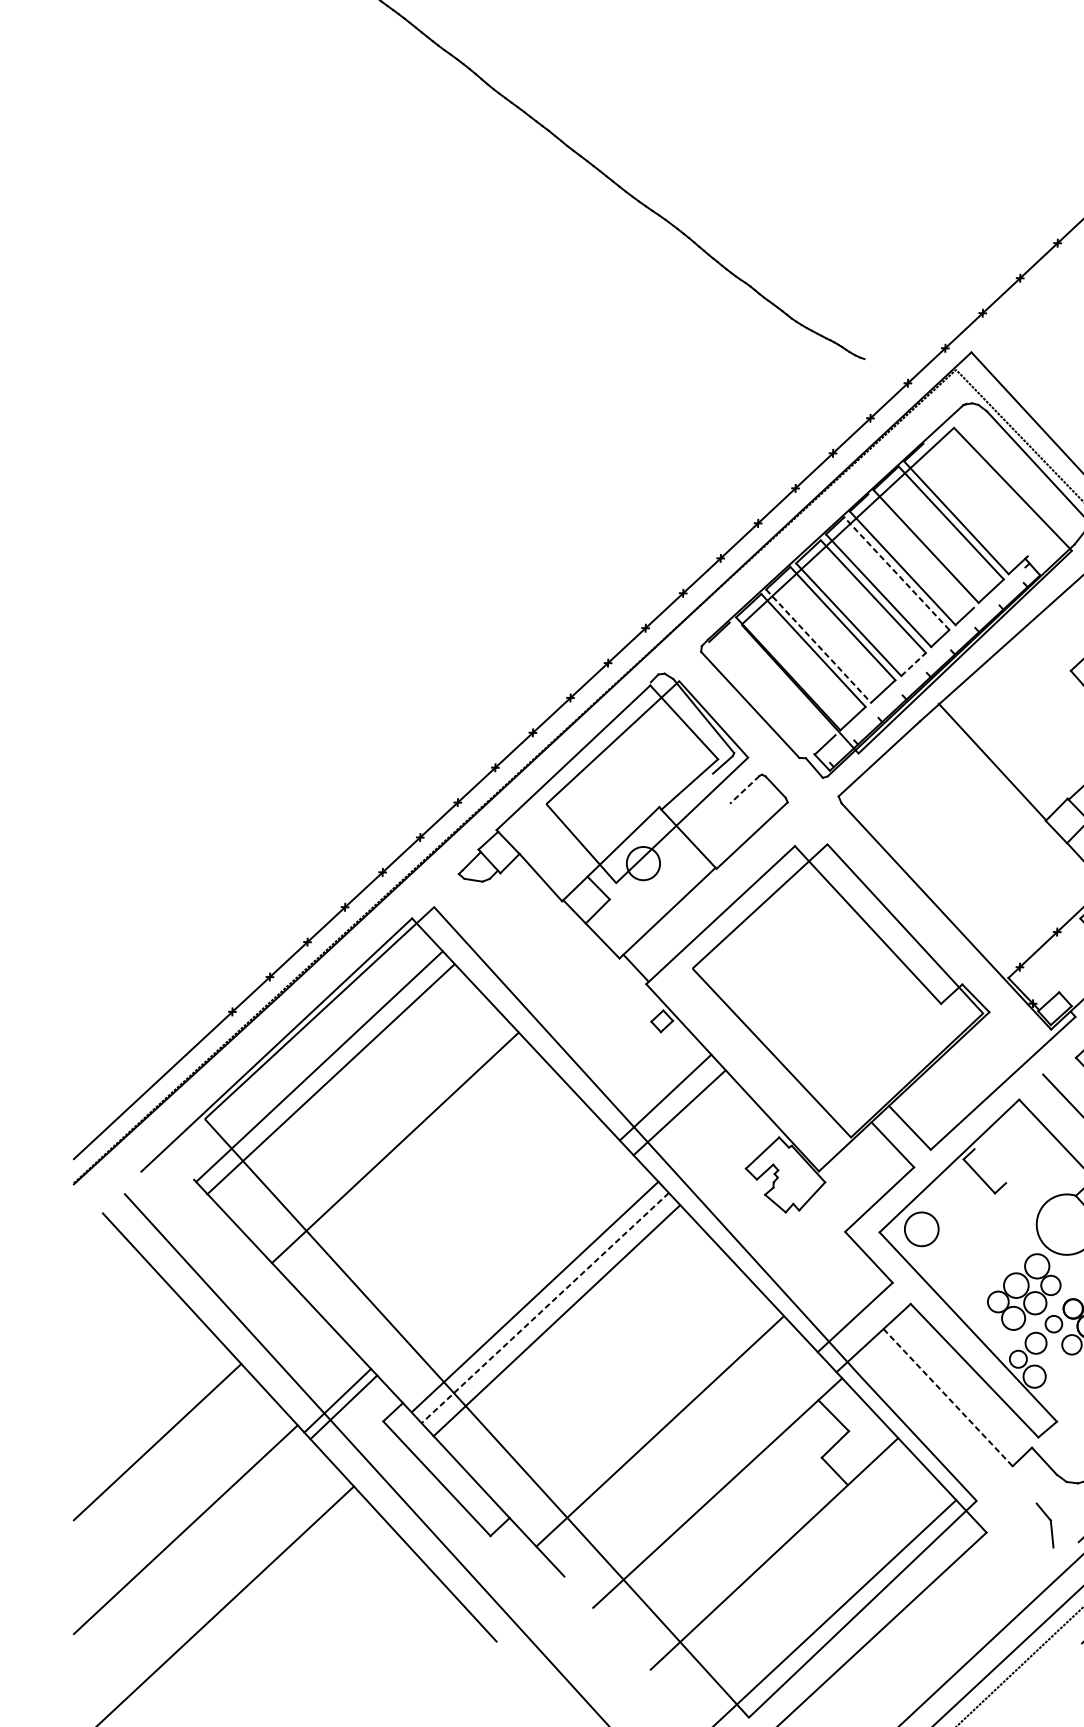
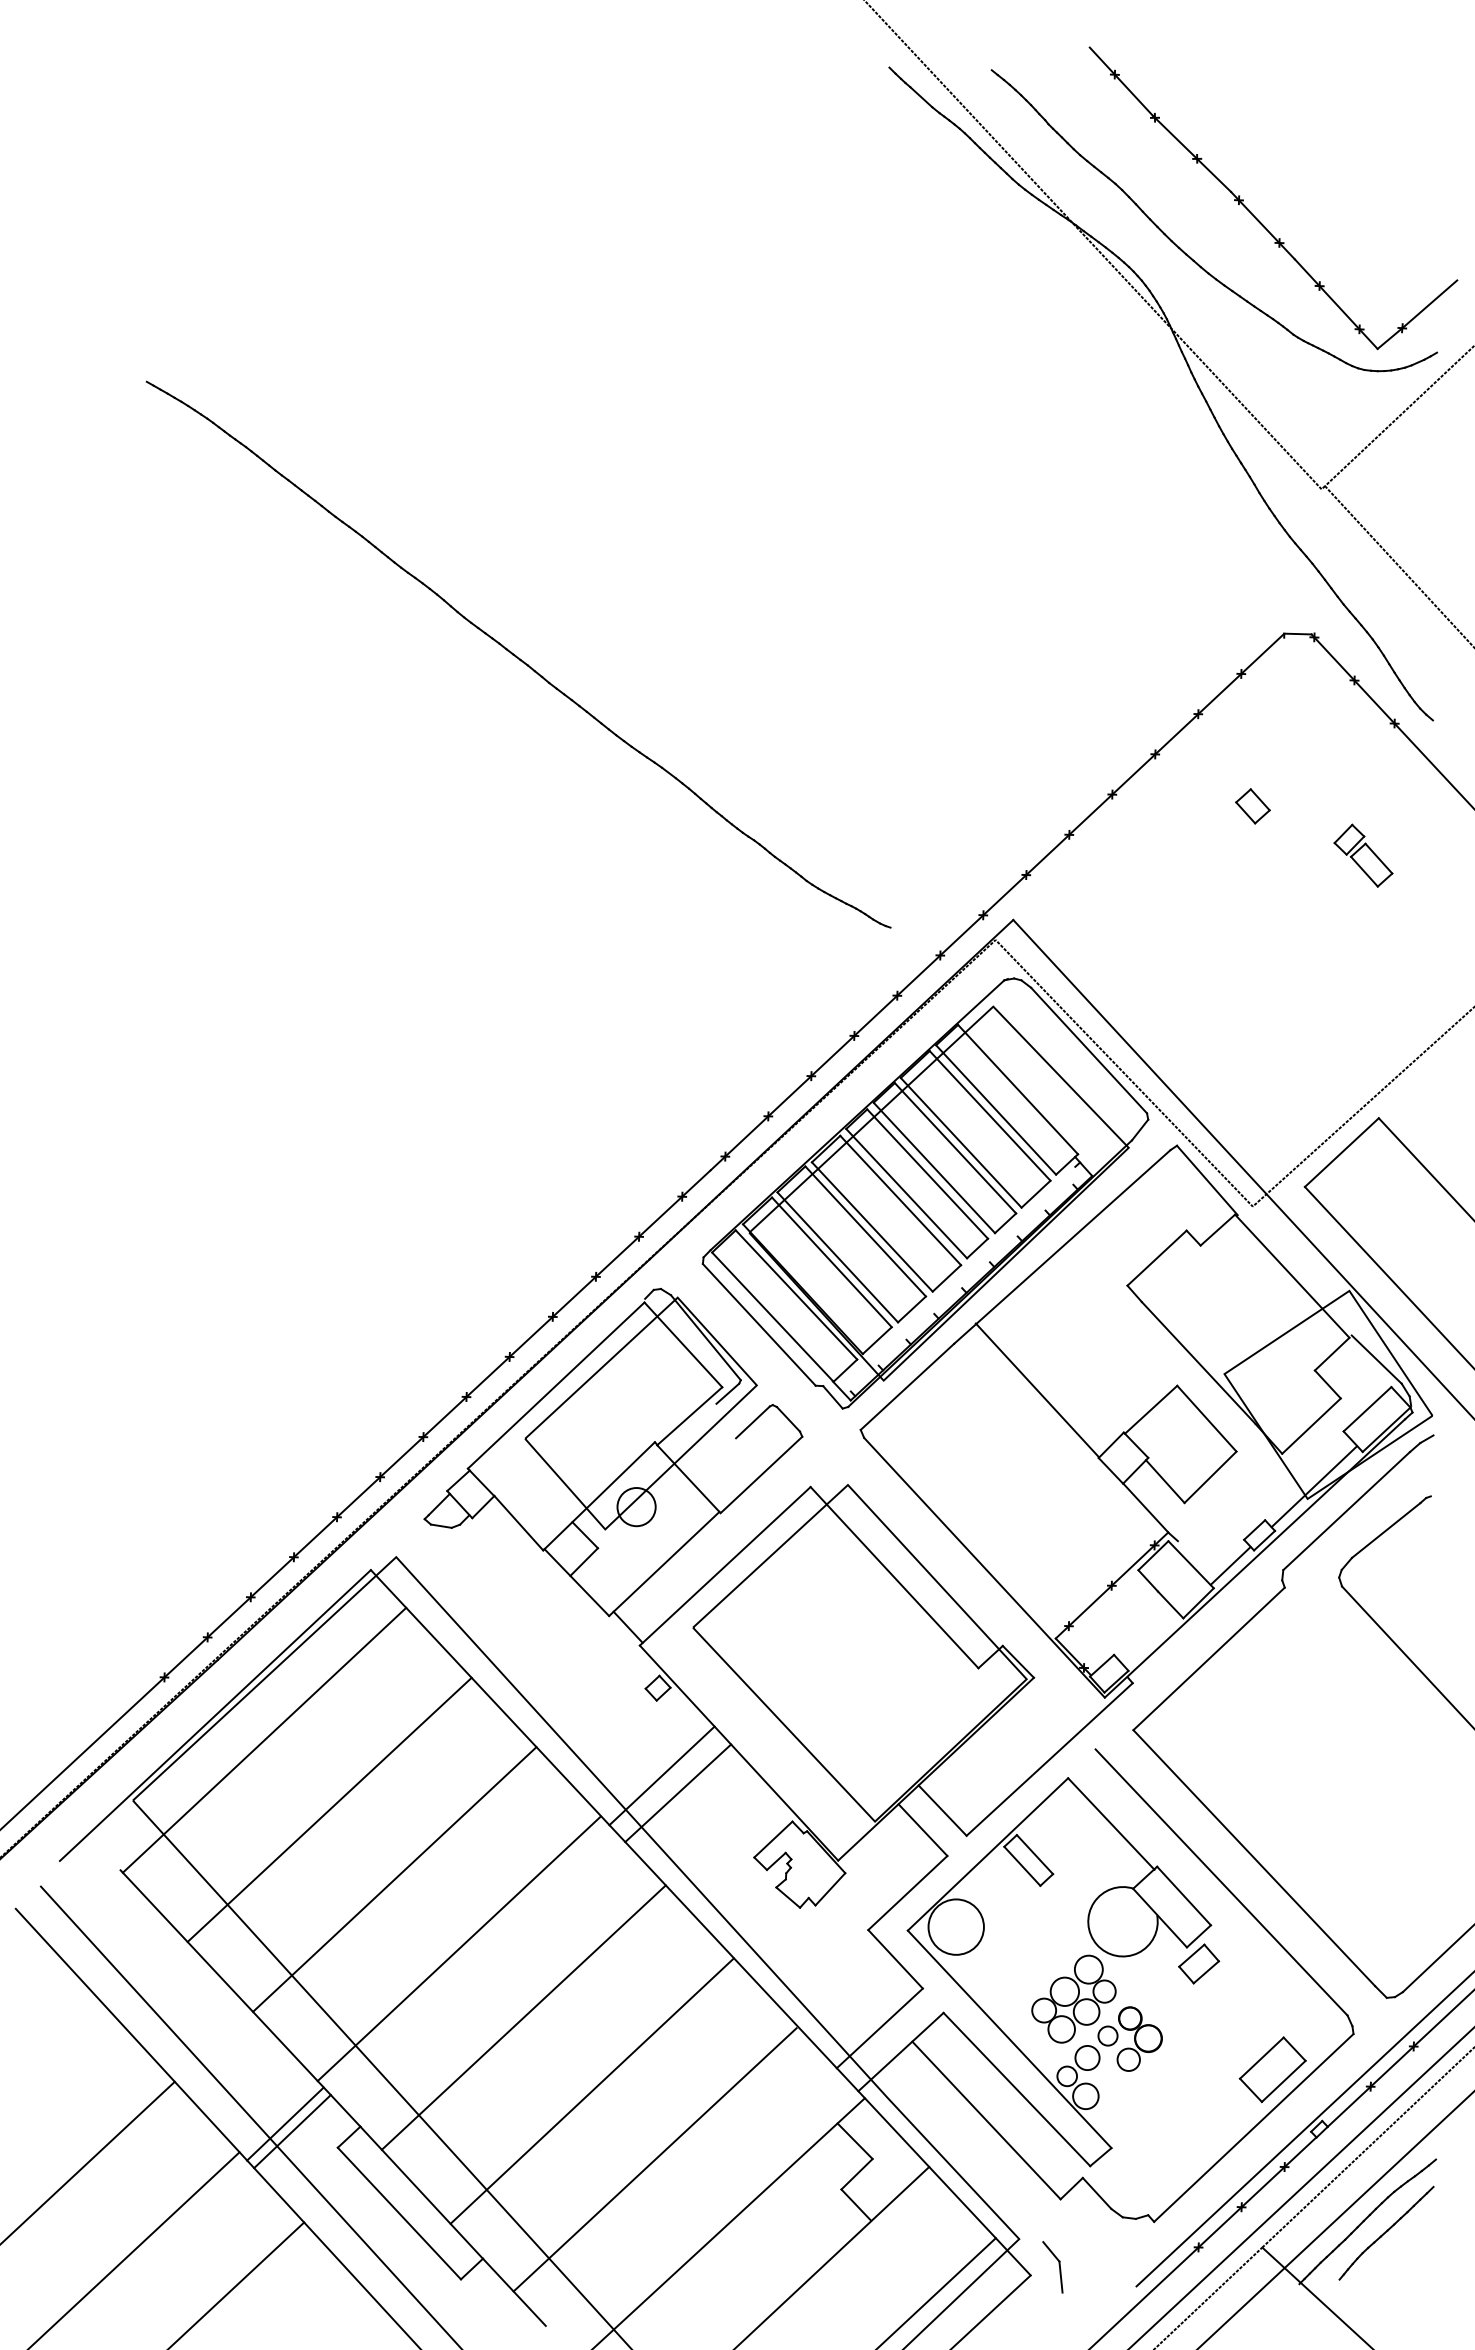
line: (975, 500) -> (1018, 1089), added
line: (921, 551) -> (955, 1148), added
line: (896, 573) -> (927, 1173), dashed -> solid
line: (818, 646) -> (837, 1257), dashed -> solid
line: (914, 664) -> (947, 1278), dashed -> solid
line: (782, 678) -> (796, 1294), added
line: (761, 697) -> (772, 1316), added
line: (744, 789) -> (752, 1422), dashed -> solid
line: (330, 1079) -> (329, 1809), moved
line: (395, 1147) -> (394, 1879), moved
line: (989, 1166) -> (1034, 1854), added
circle: (921, 1228) -> (955, 1926), size x1.43
line: (534, 1296) -> (458, 1948), moved
line: (544, 1308) -> (523, 2017), dashed -> solid
line: (556, 1320) -> (591, 2090), moved
line: (948, 1397) -> (986, 2120), dashed -> solid
part: (1049, 1523) -> (1058, 2265), moved

